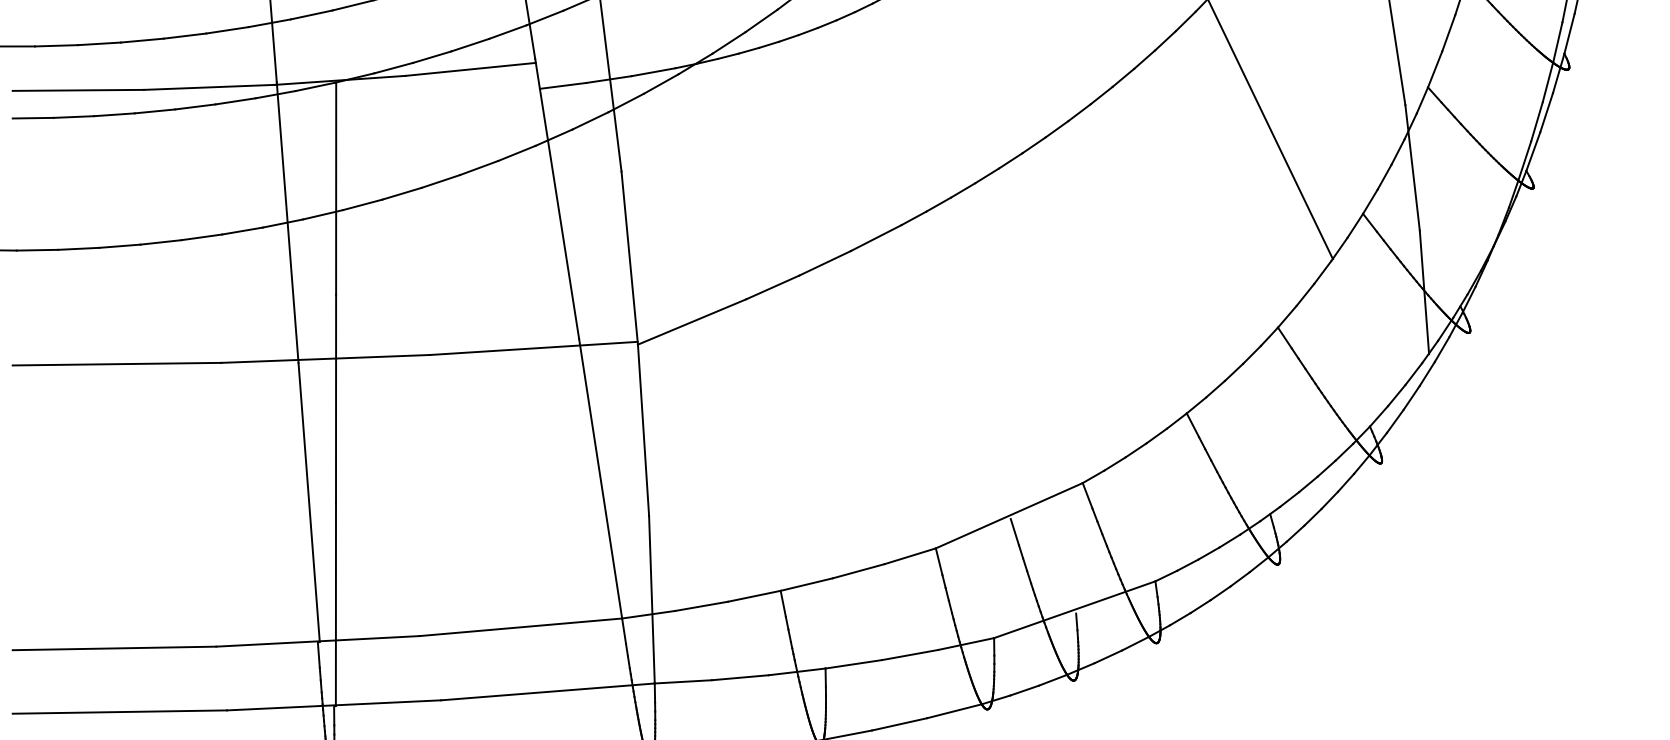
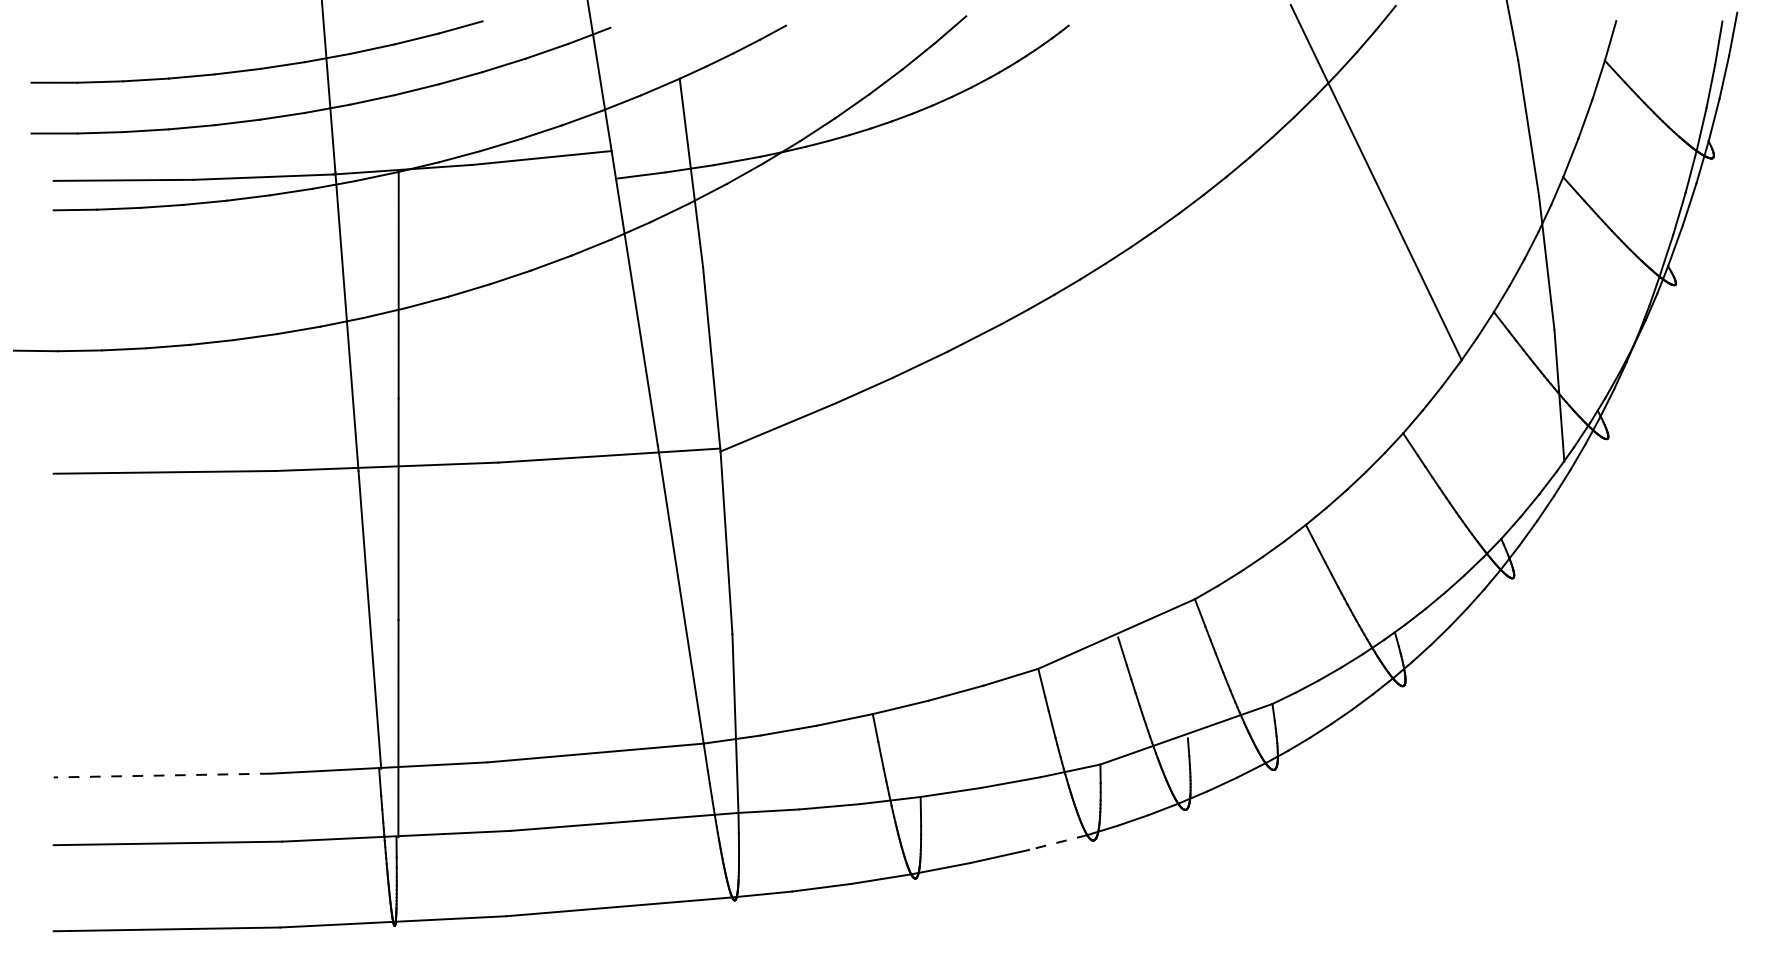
line: (114, 648) -> (162, 775), solid -> dashed
line: (953, 711) -> (1057, 842), solid -> dashed

